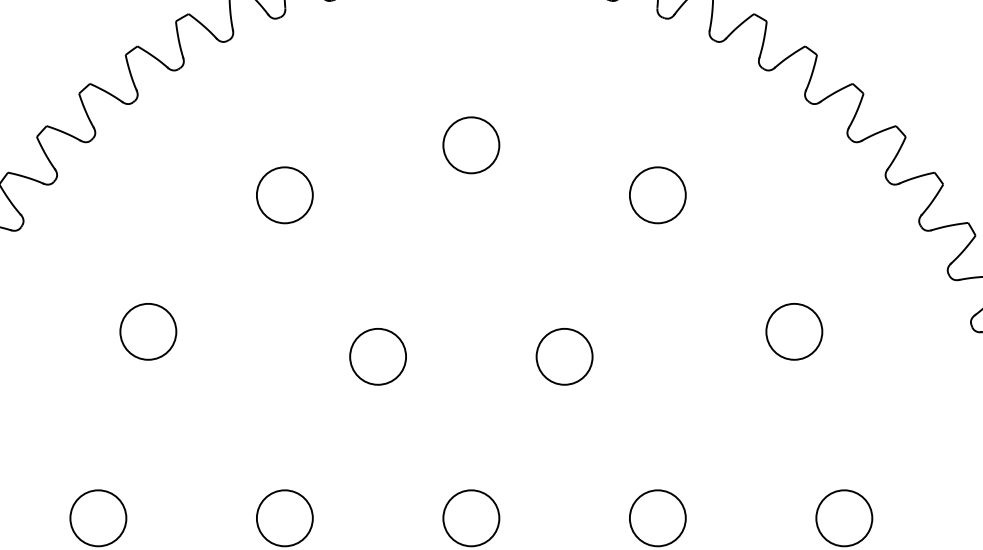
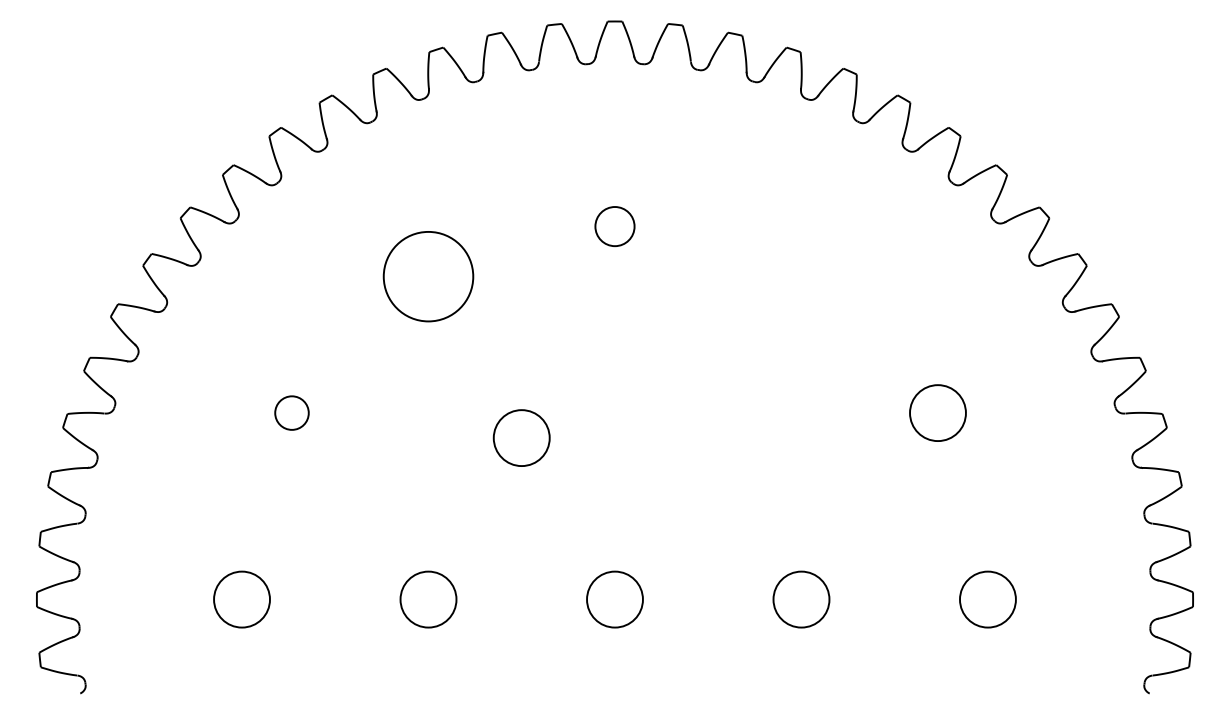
circle: (470, 145) -> (614, 226), size x0.7
circle: (284, 195) -> (428, 276), size x1.6
circle: (657, 195) -> (801, 276), removed
circle: (147, 332) -> (291, 413), size x0.6
circle: (564, 356) -> (708, 437), removed

